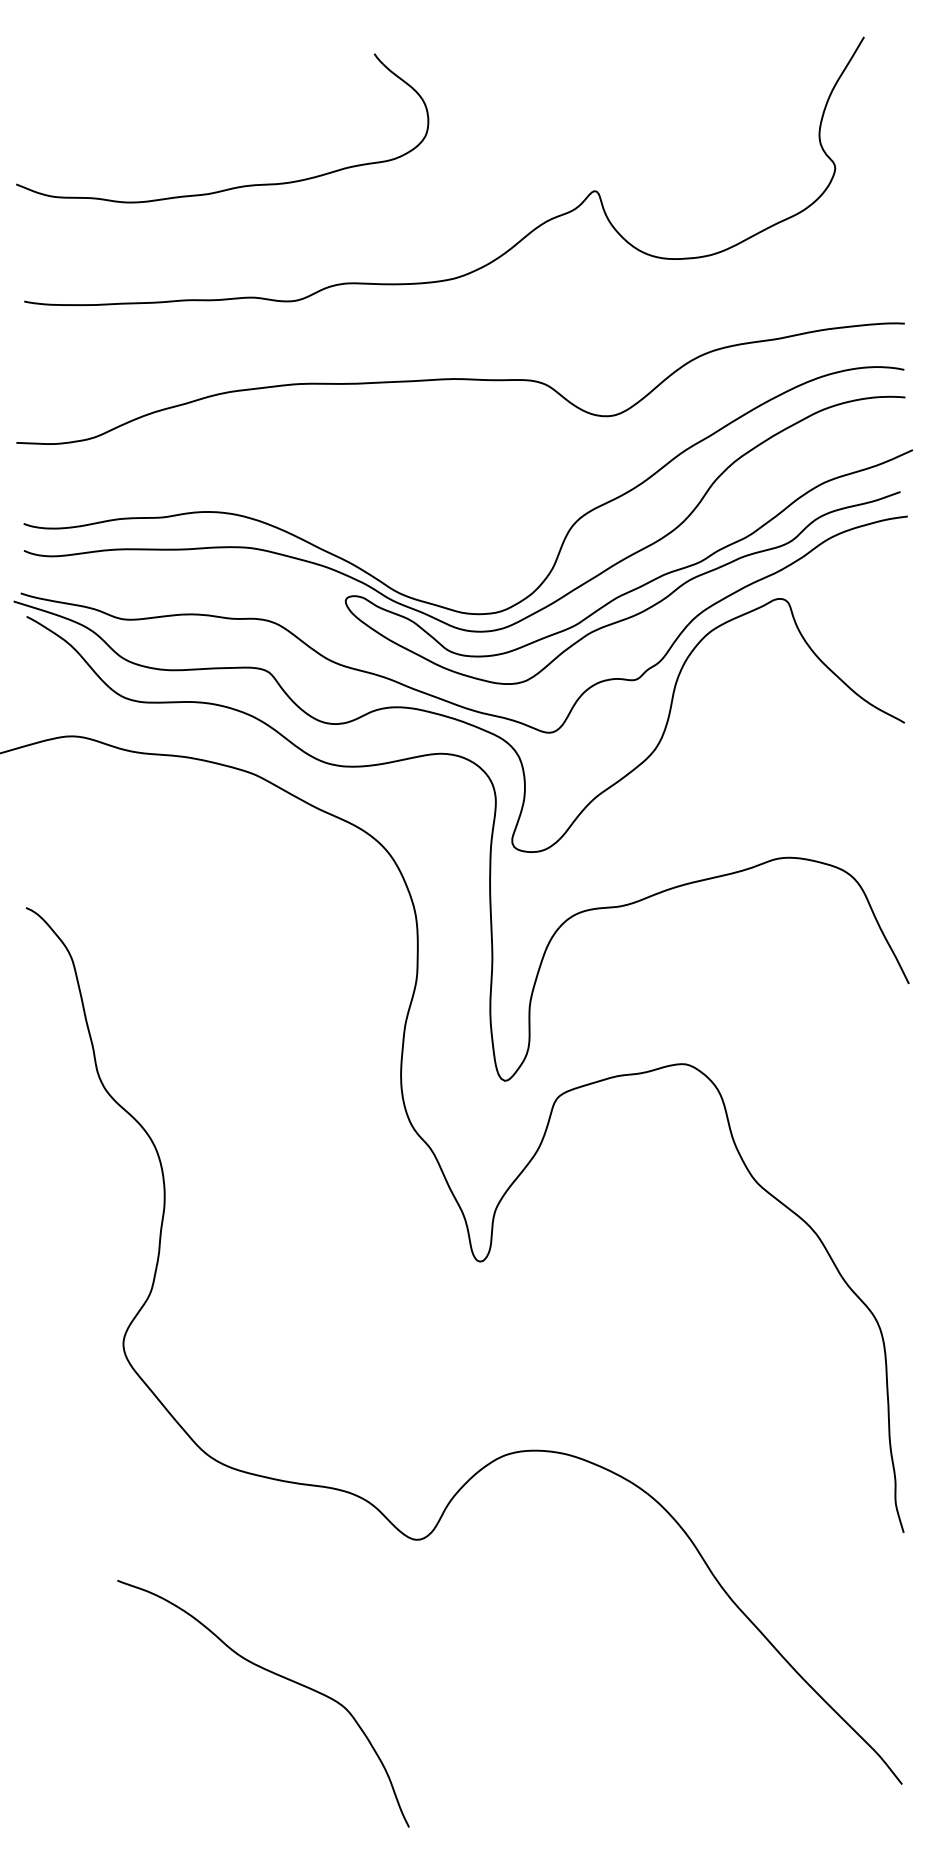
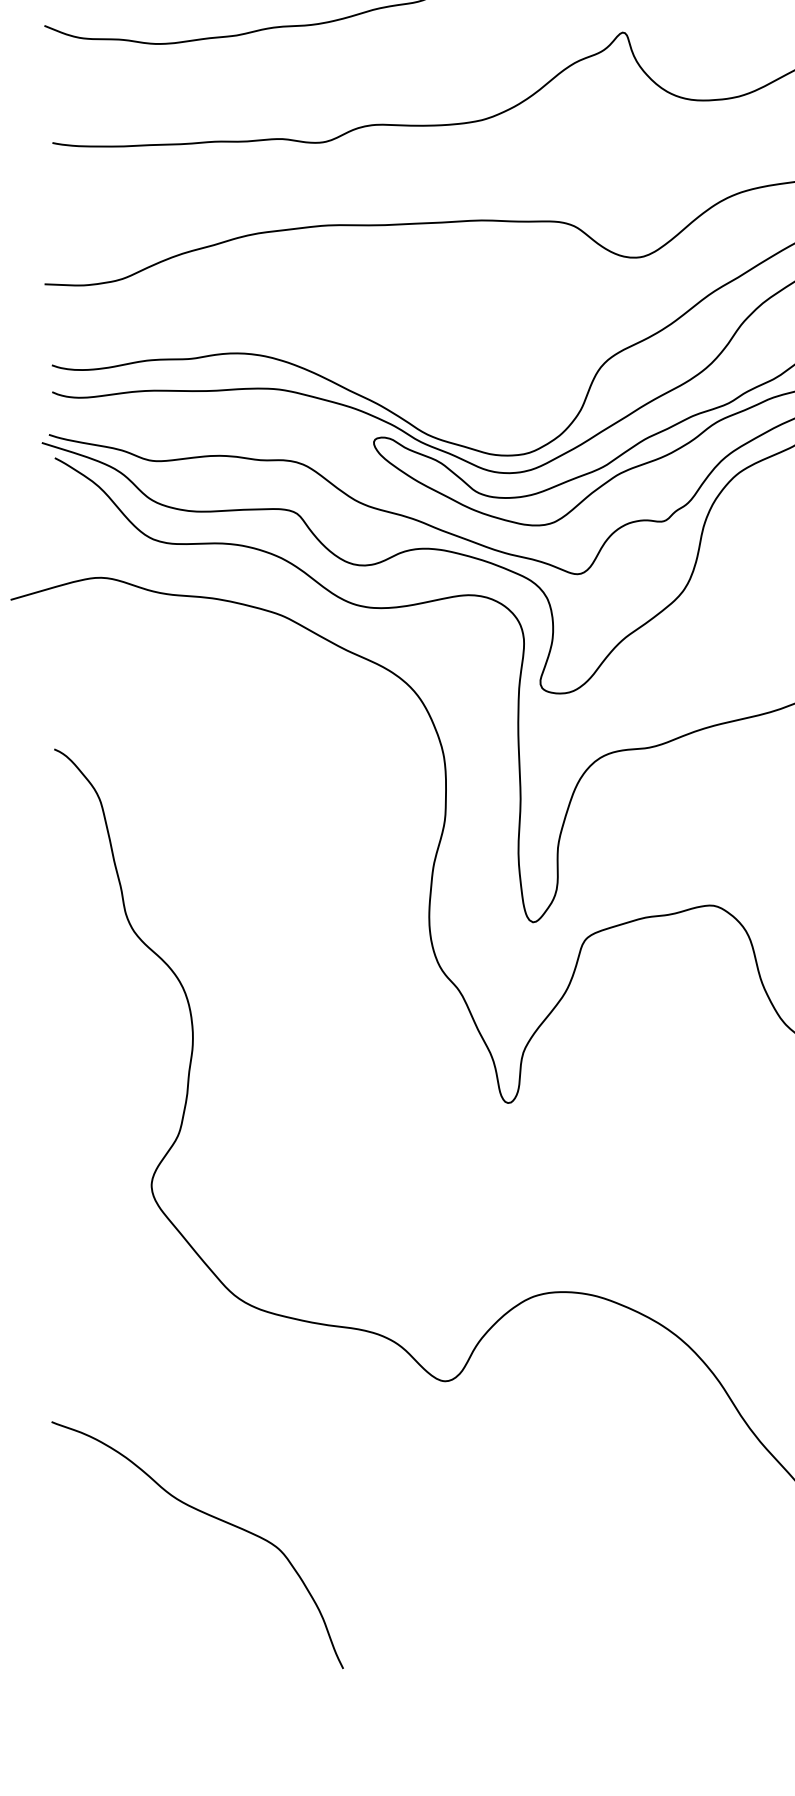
curve: (276, 1675) -> (210, 1516), moved

